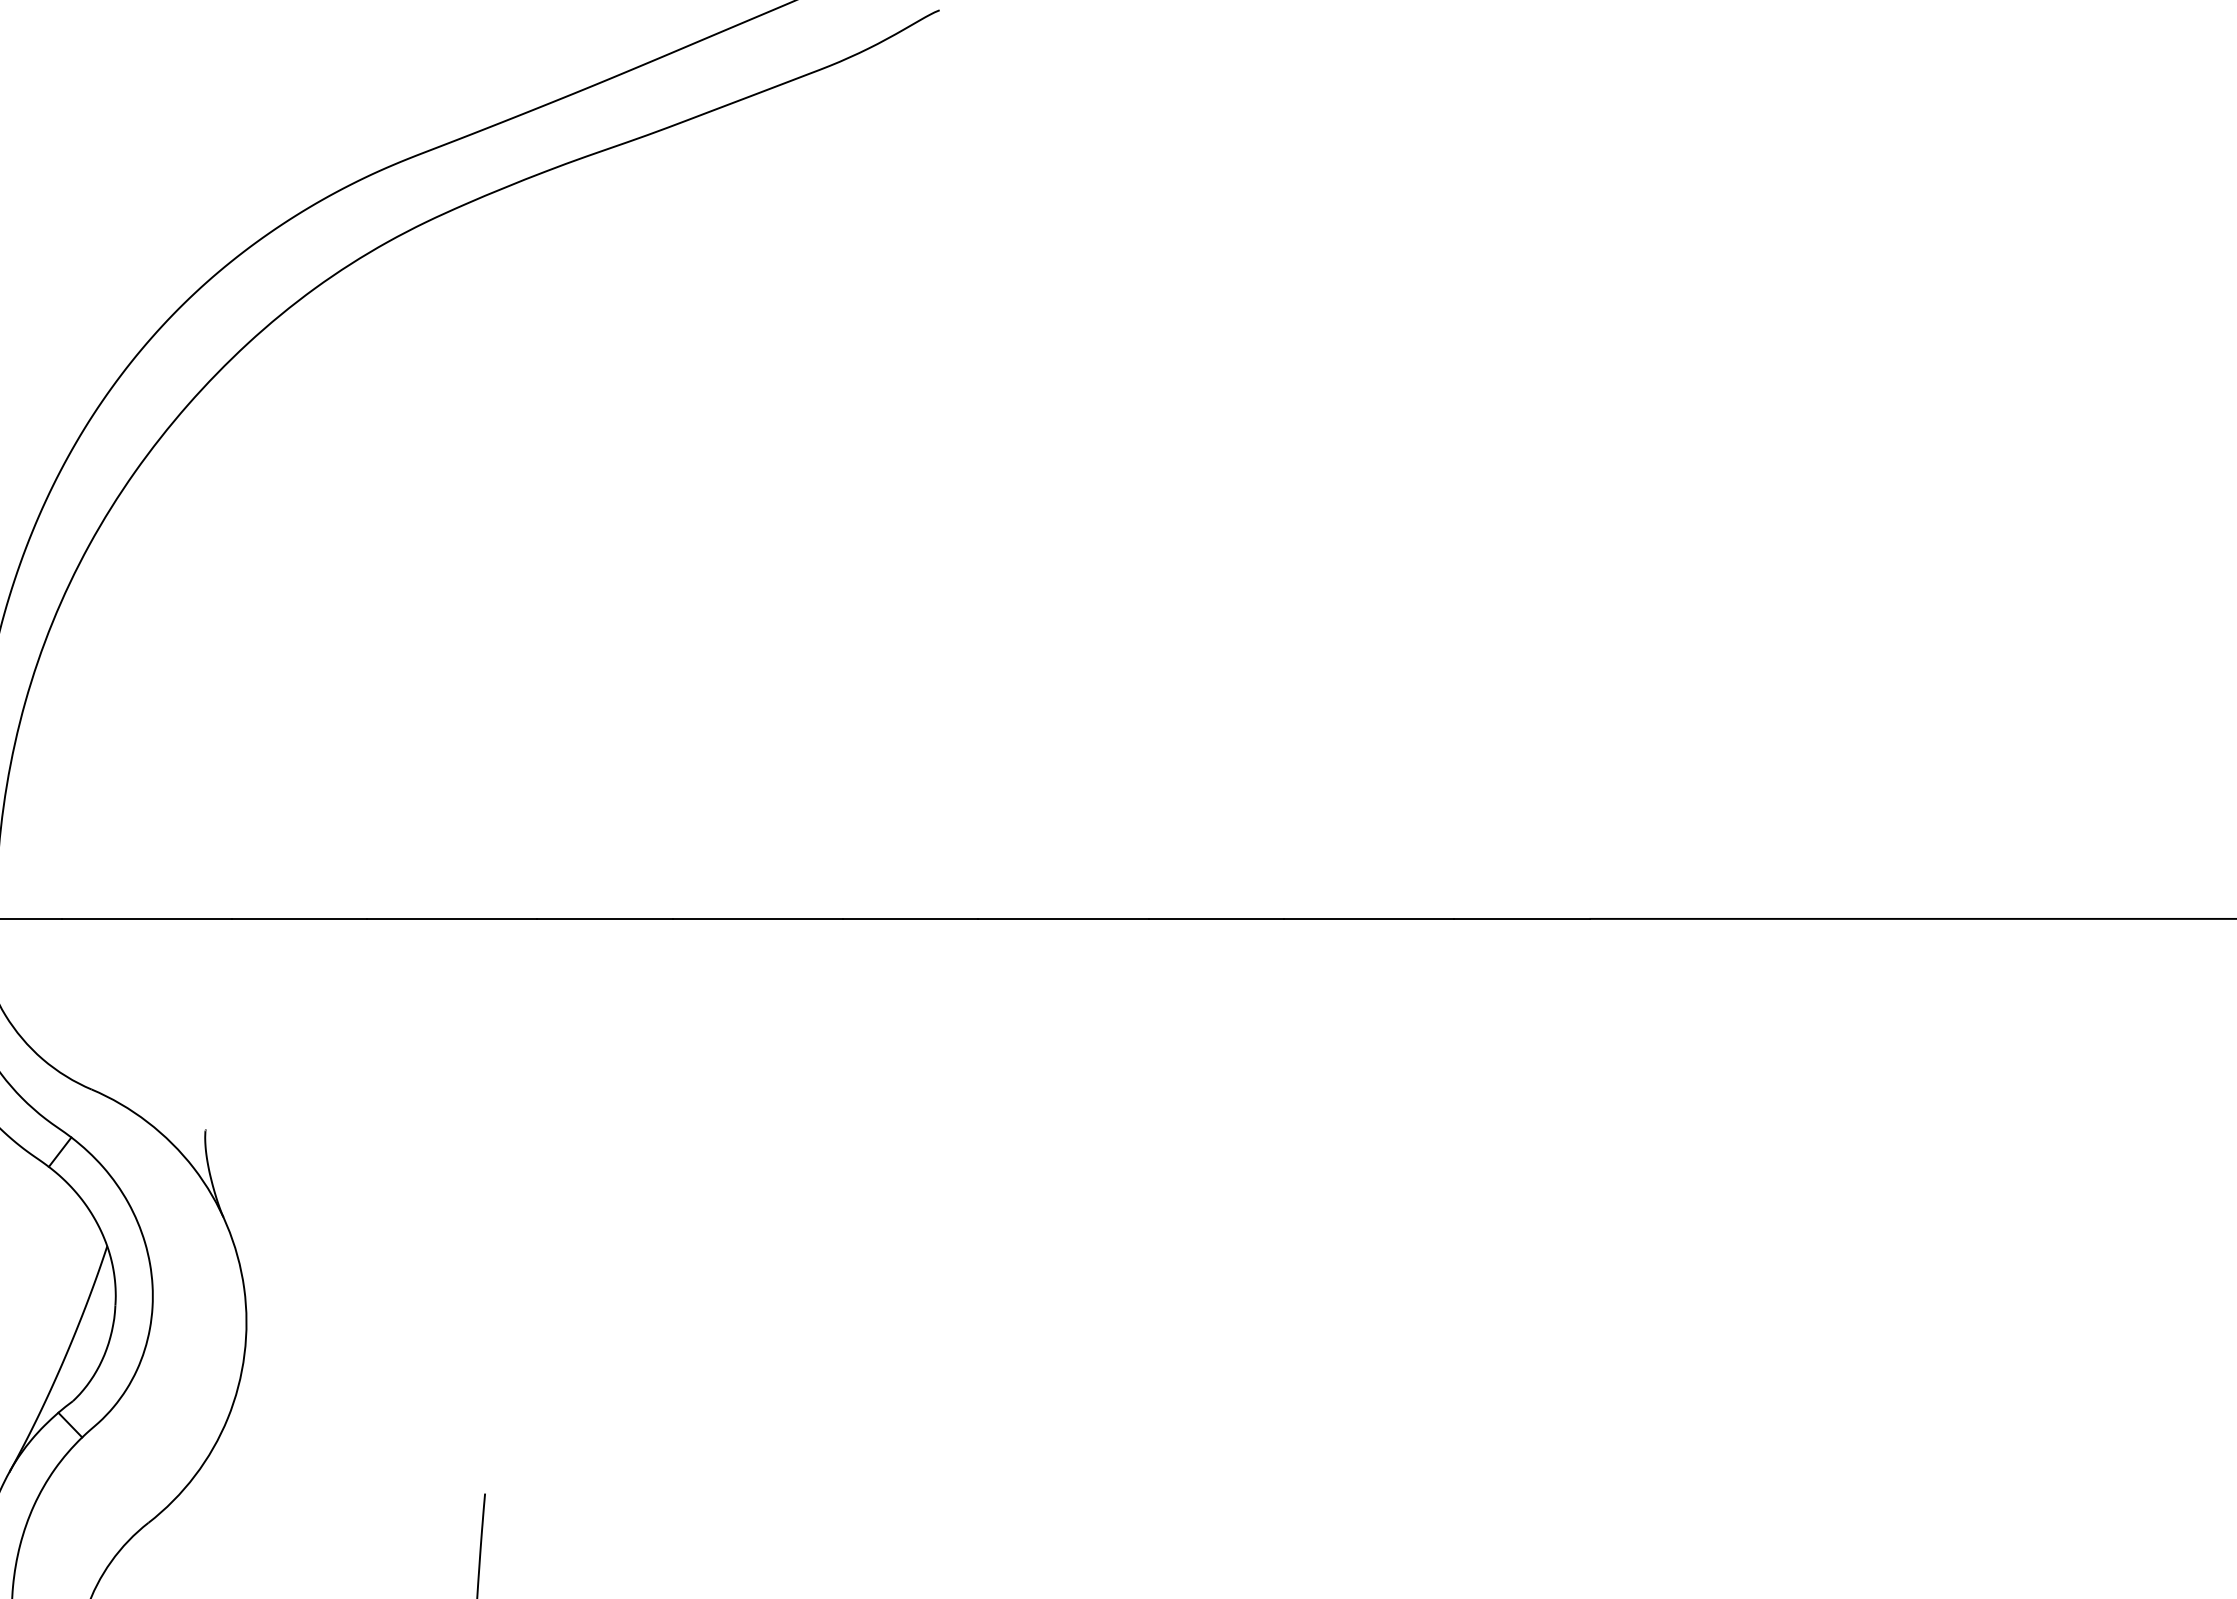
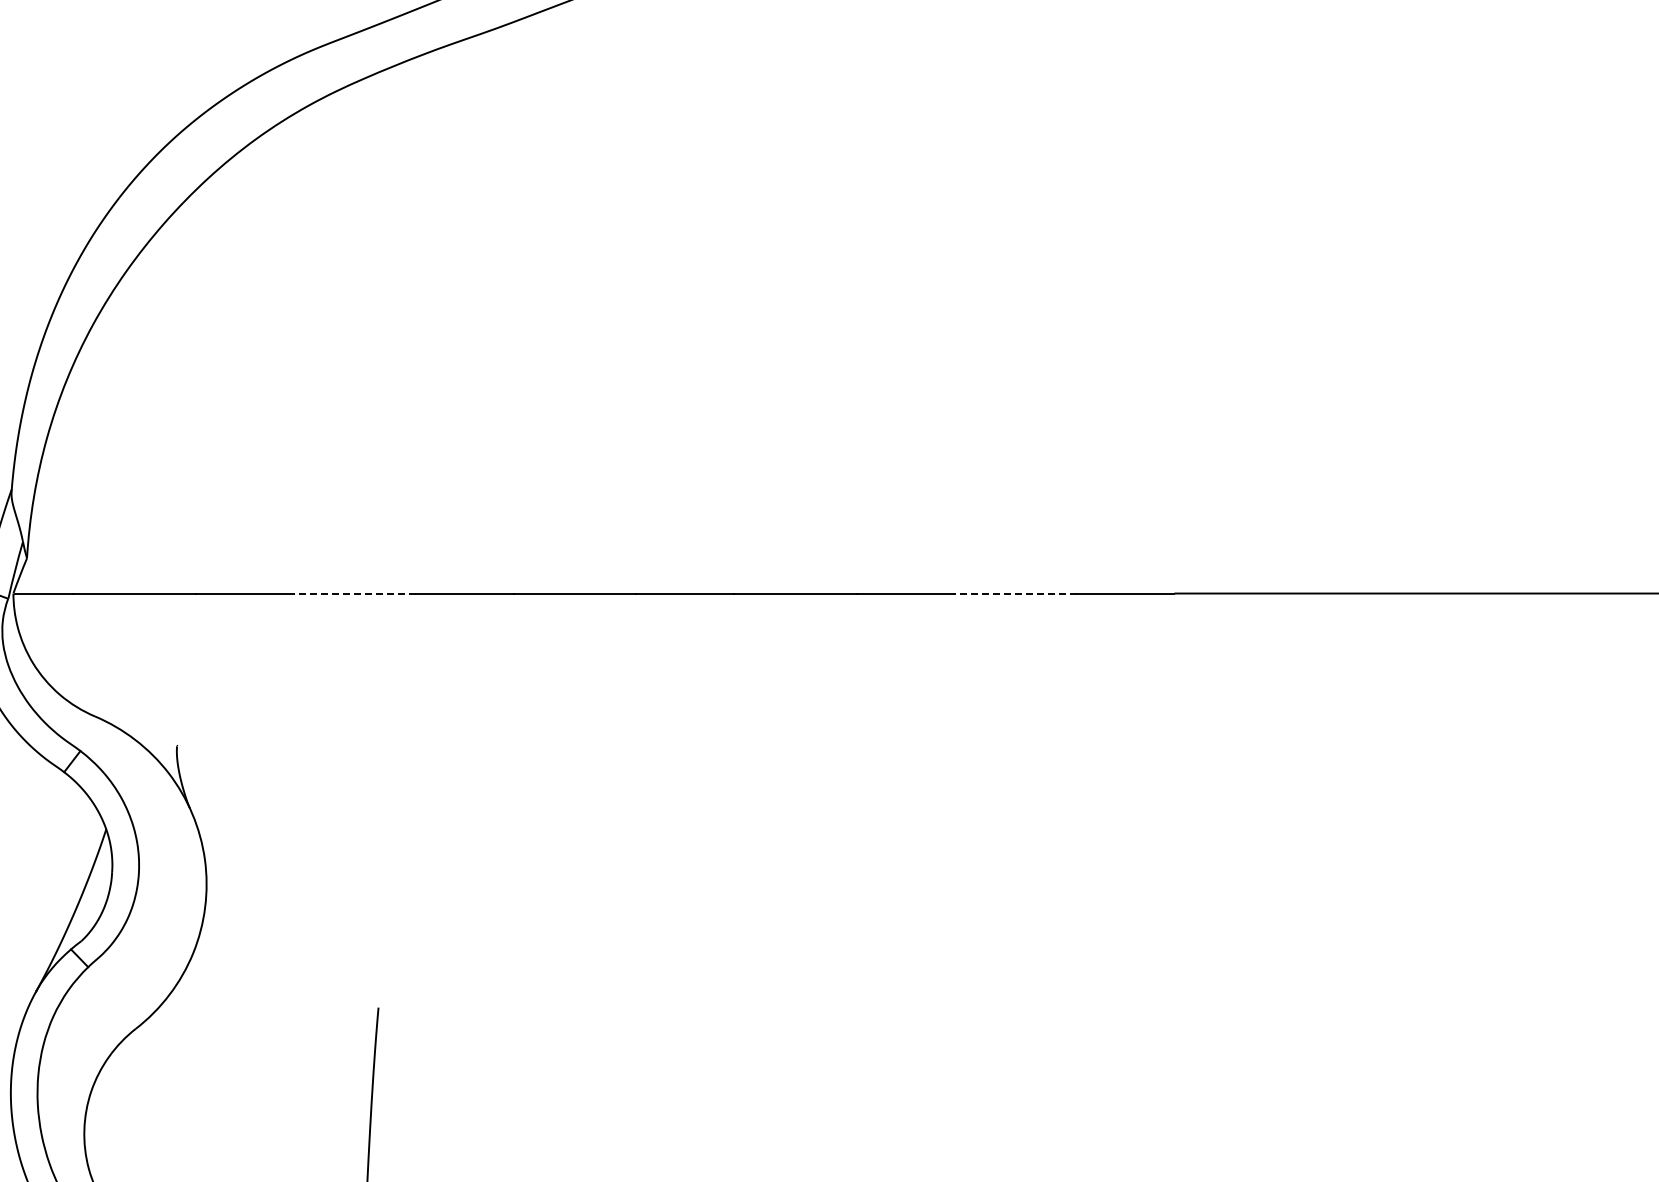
line: (451, 918) -> (354, 593), solid -> dashed
line: (1367, 918) -> (1014, 593), solid -> dashed

